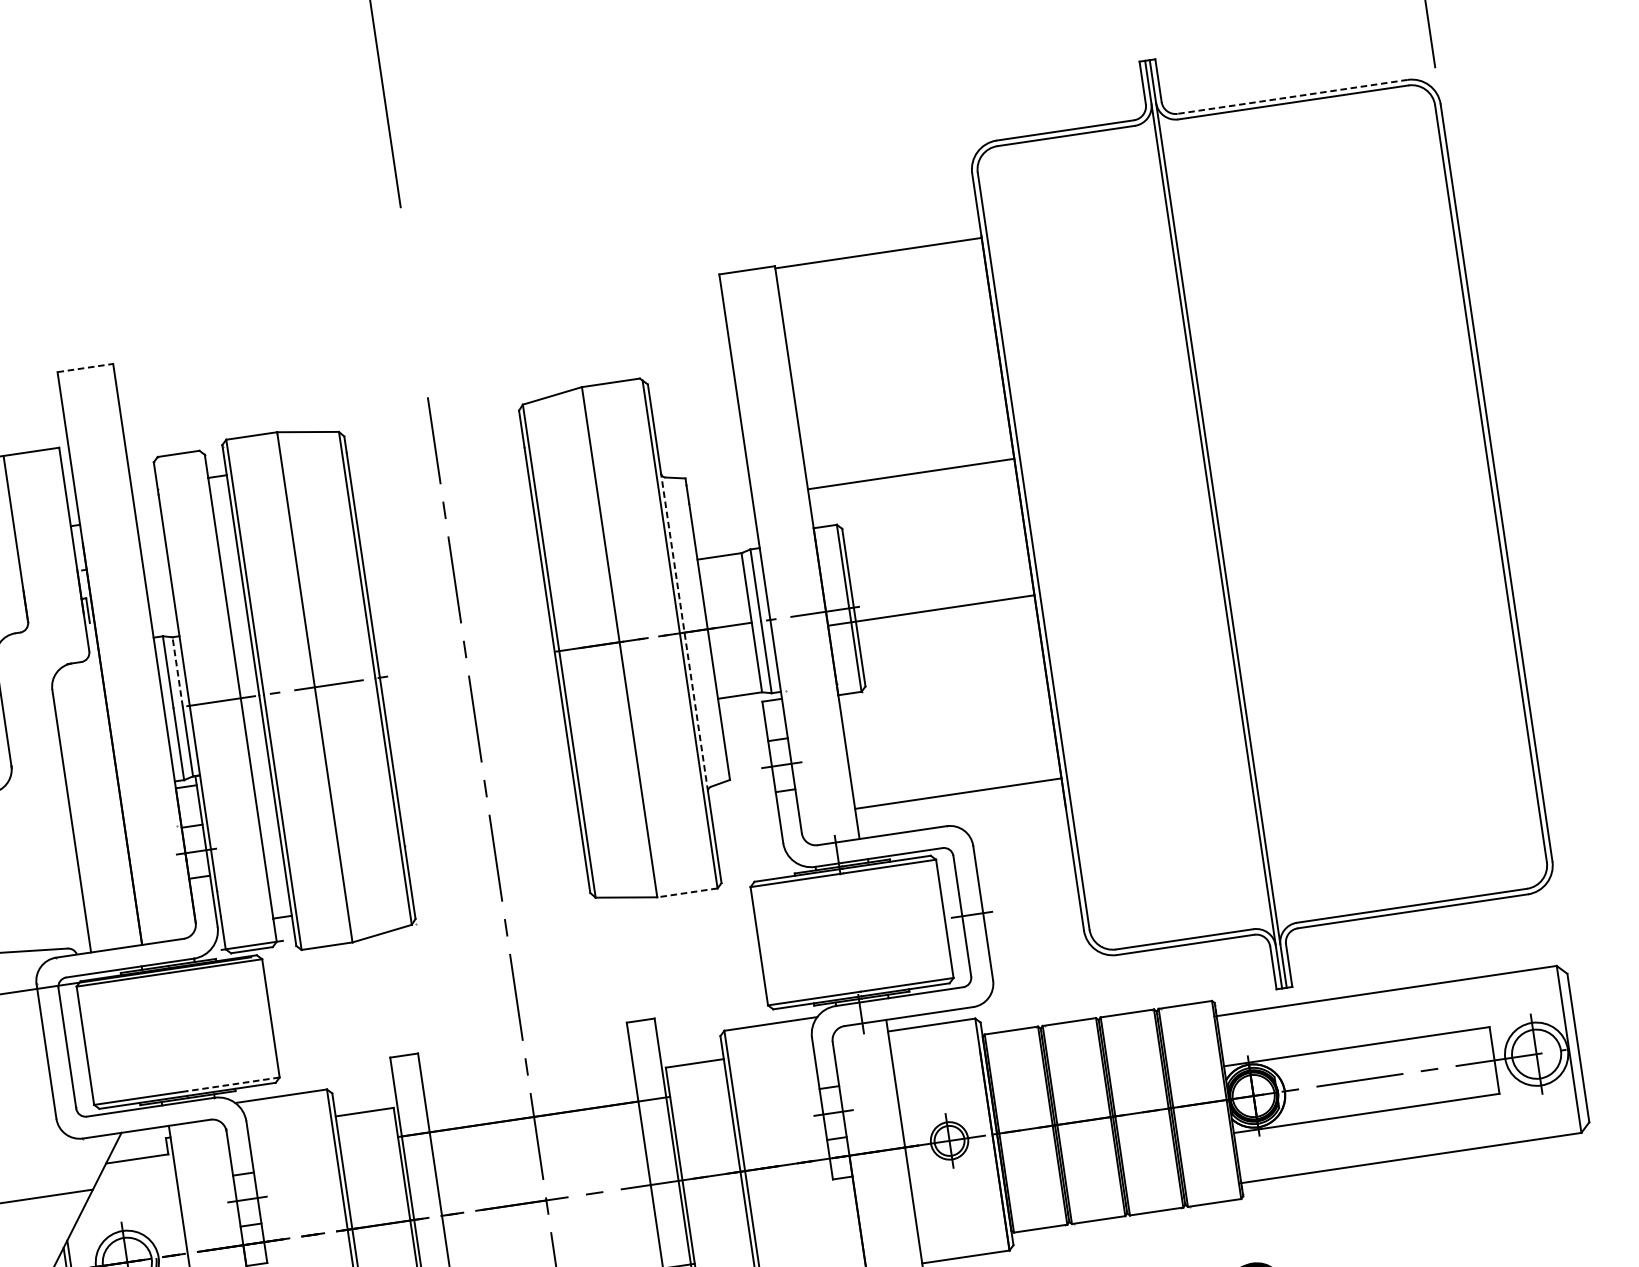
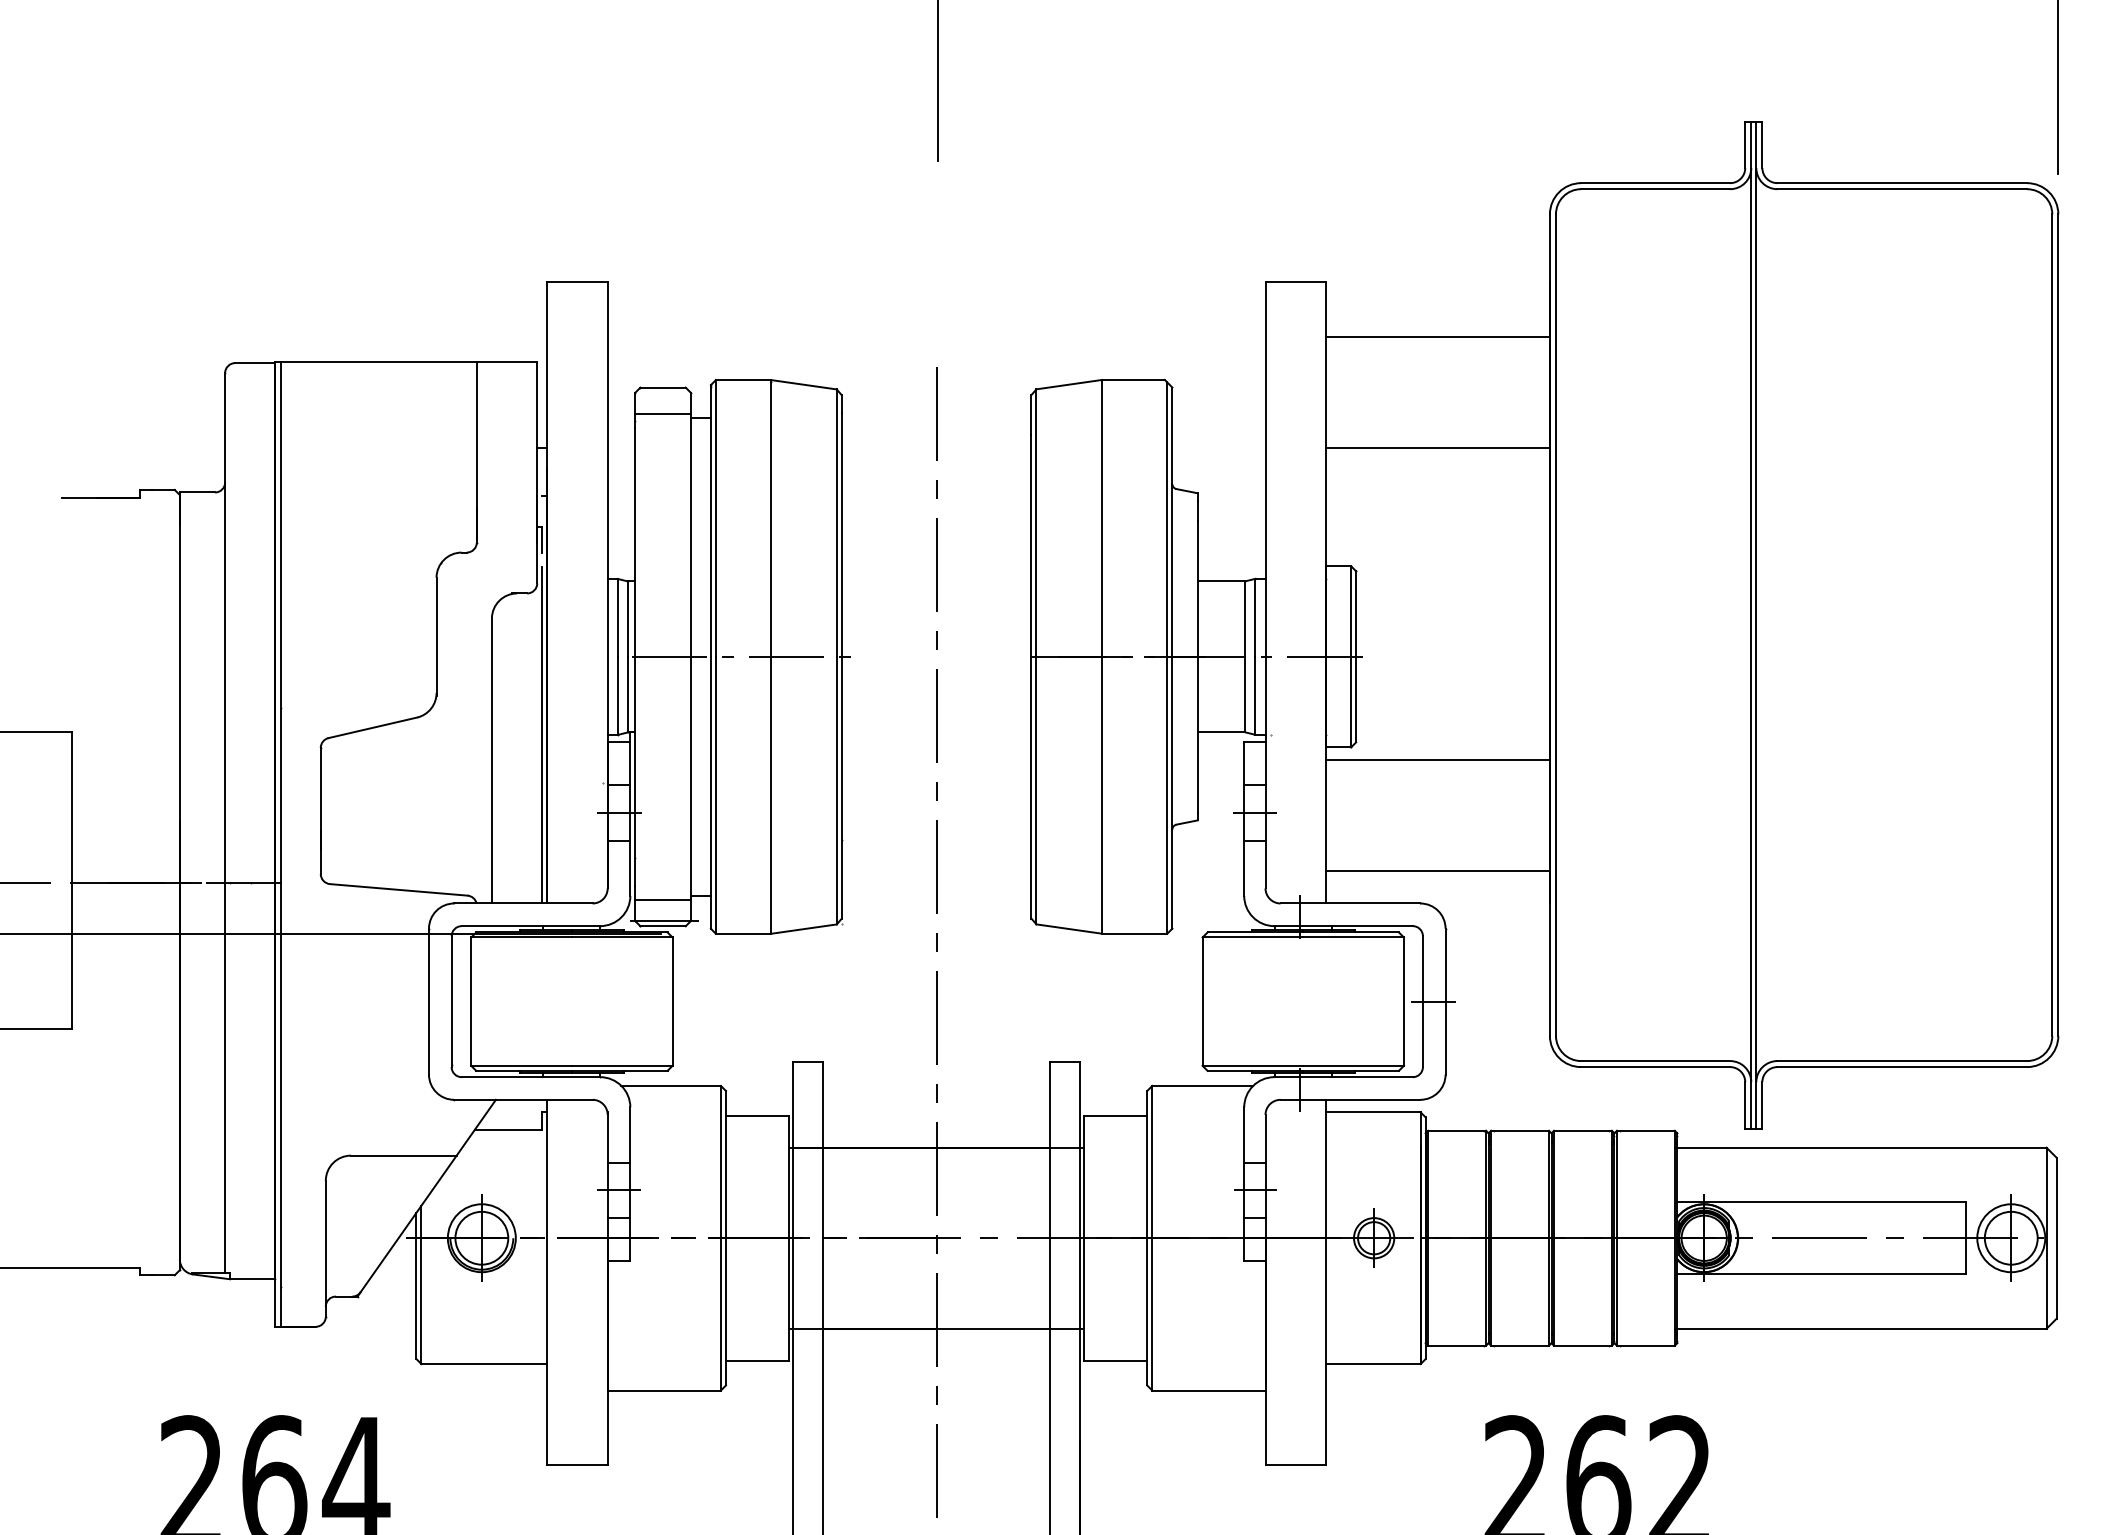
line: (1292, 97) -> (1902, 183), dashed -> solid
line: (878, 253) -> (1437, 337), moved
line: (85, 367) -> (577, 281), dashed -> solid
line: (910, 473) -> (1437, 447), moved
line: (181, 478) -> (662, 414), added
line: (930, 611) -> (1437, 760), moved
line: (684, 632) -> (1172, 656), dashed -> solid
line: (177, 672) -> (627, 619), dashed -> solid
line: (114, 789) -> (542, 734), added
line: (687, 892) -> (1134, 933), dashed -> solid
line: (247, 925) -> (662, 899), added
line: (232, 1084) -> (621, 1065), dashed -> solid

